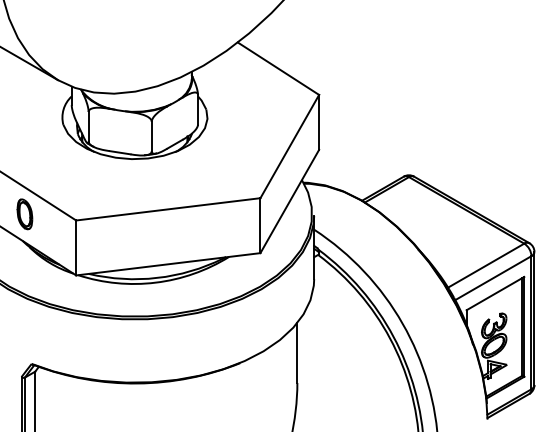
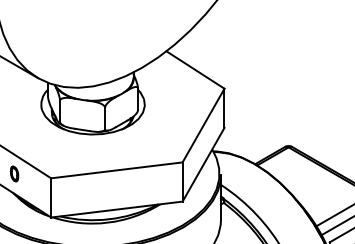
part: (24, 214) -> (14, 174), size x0.7

